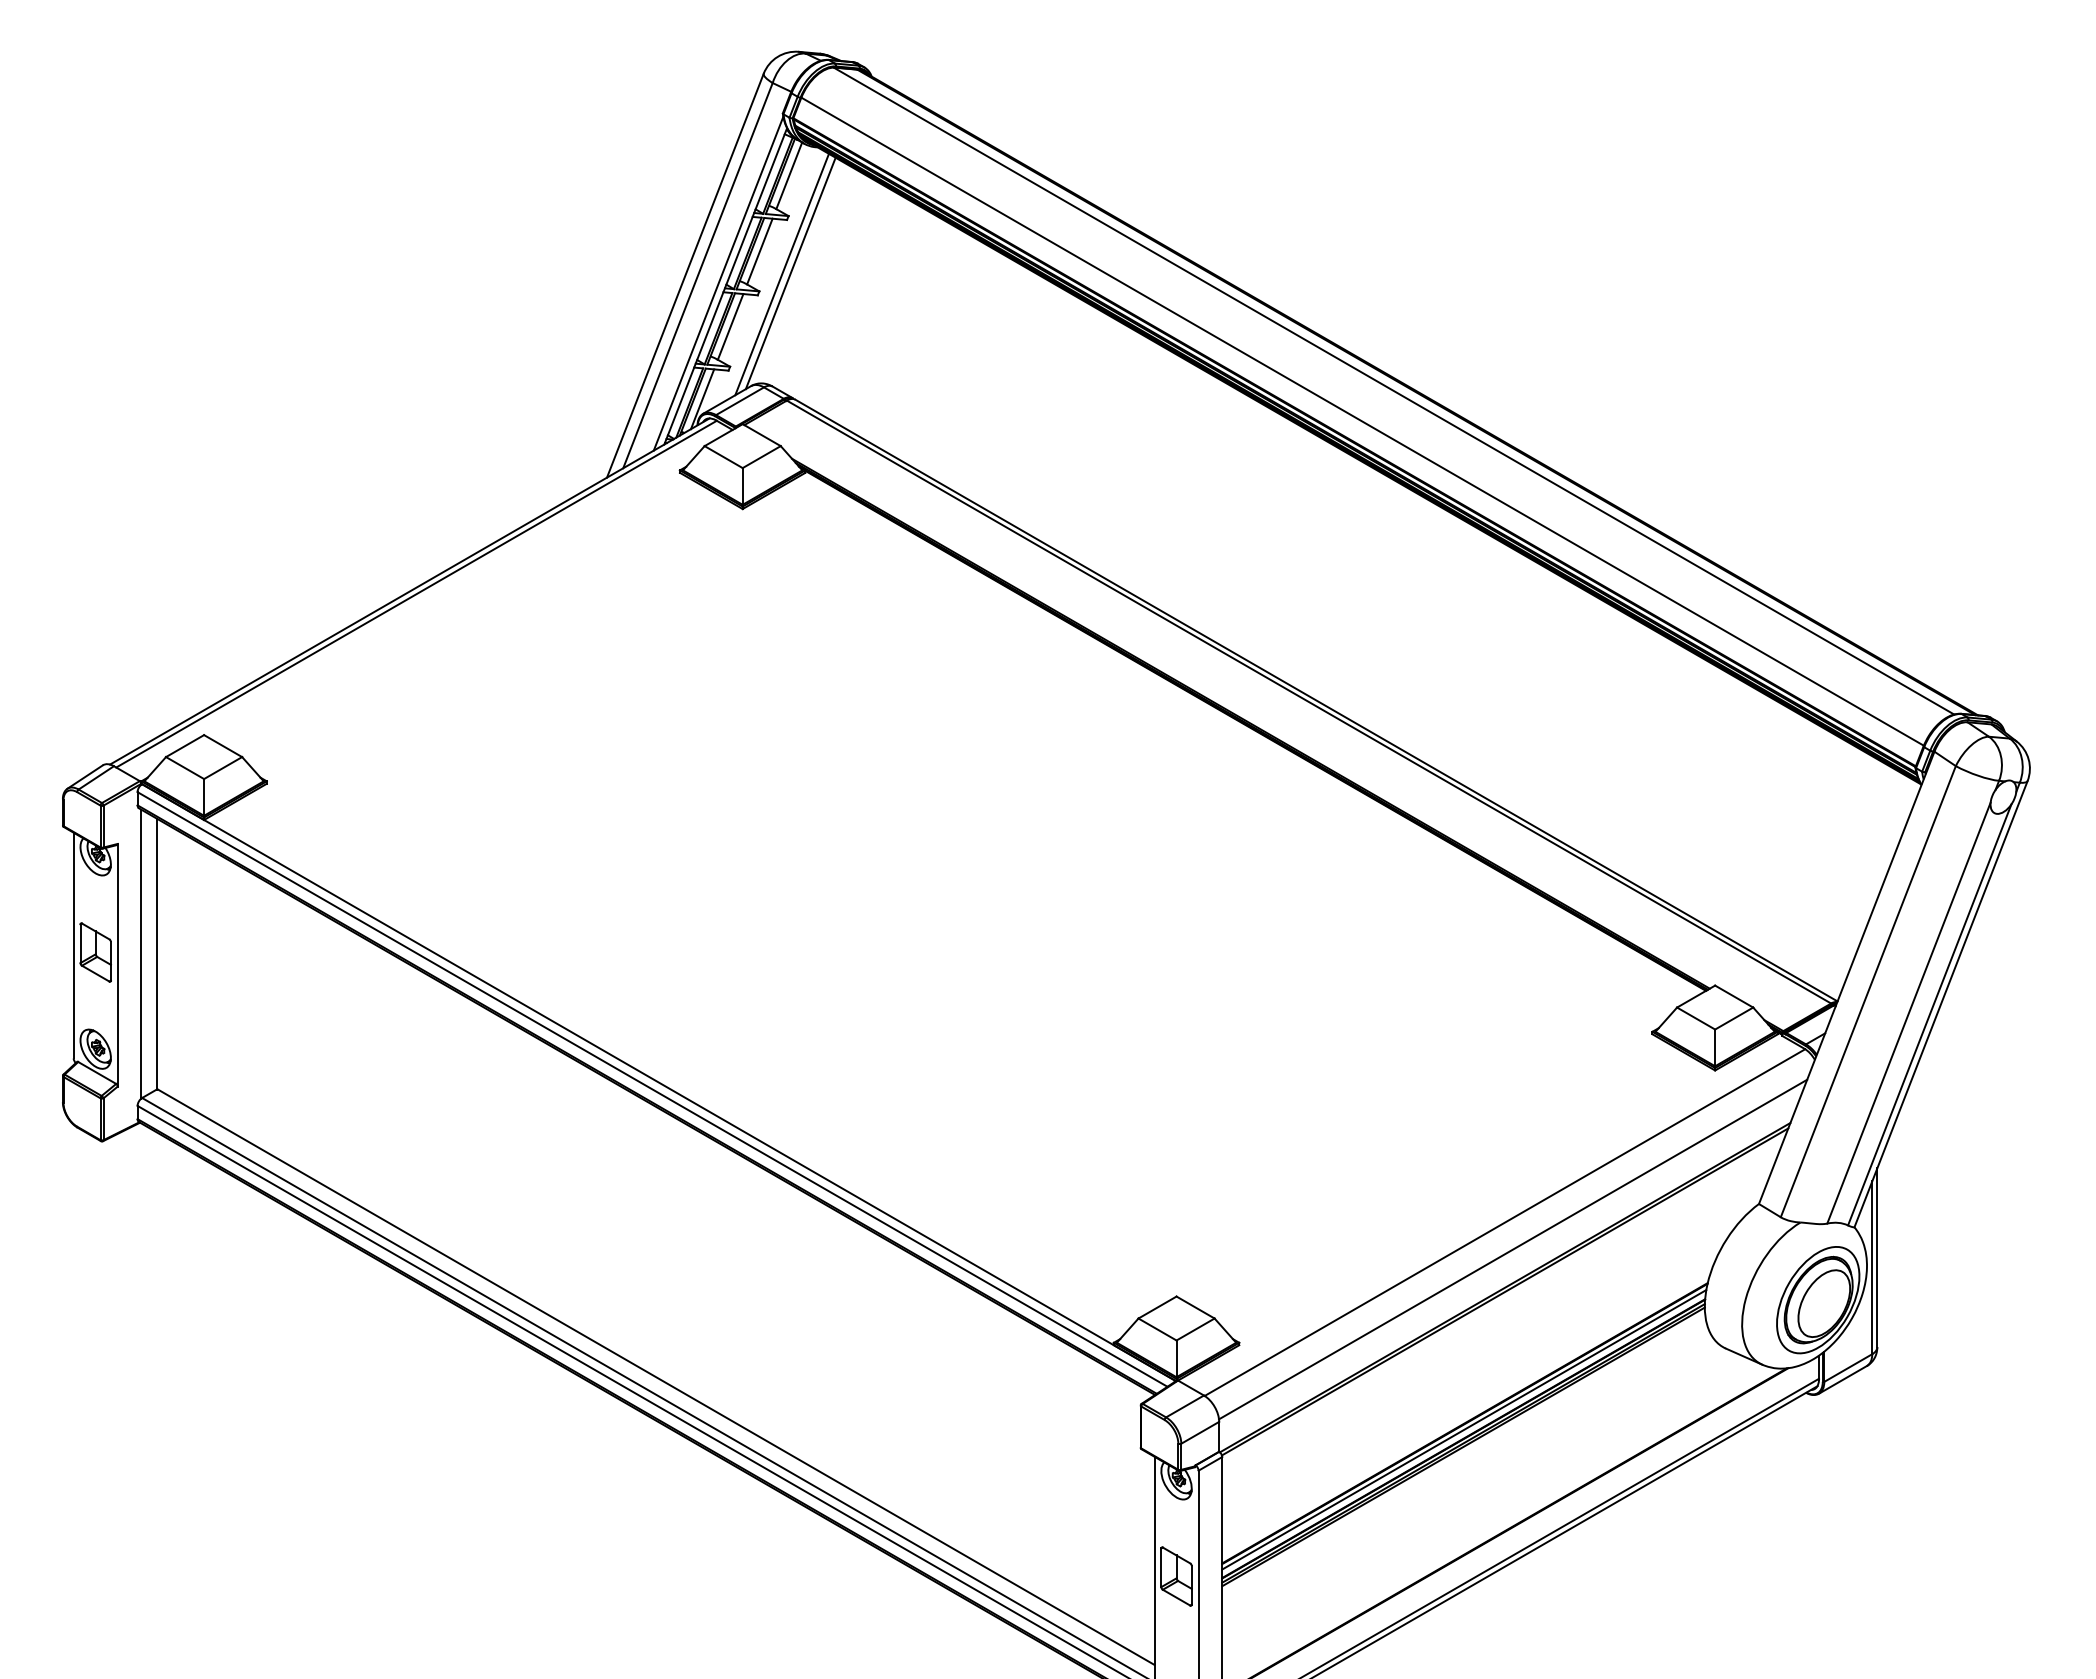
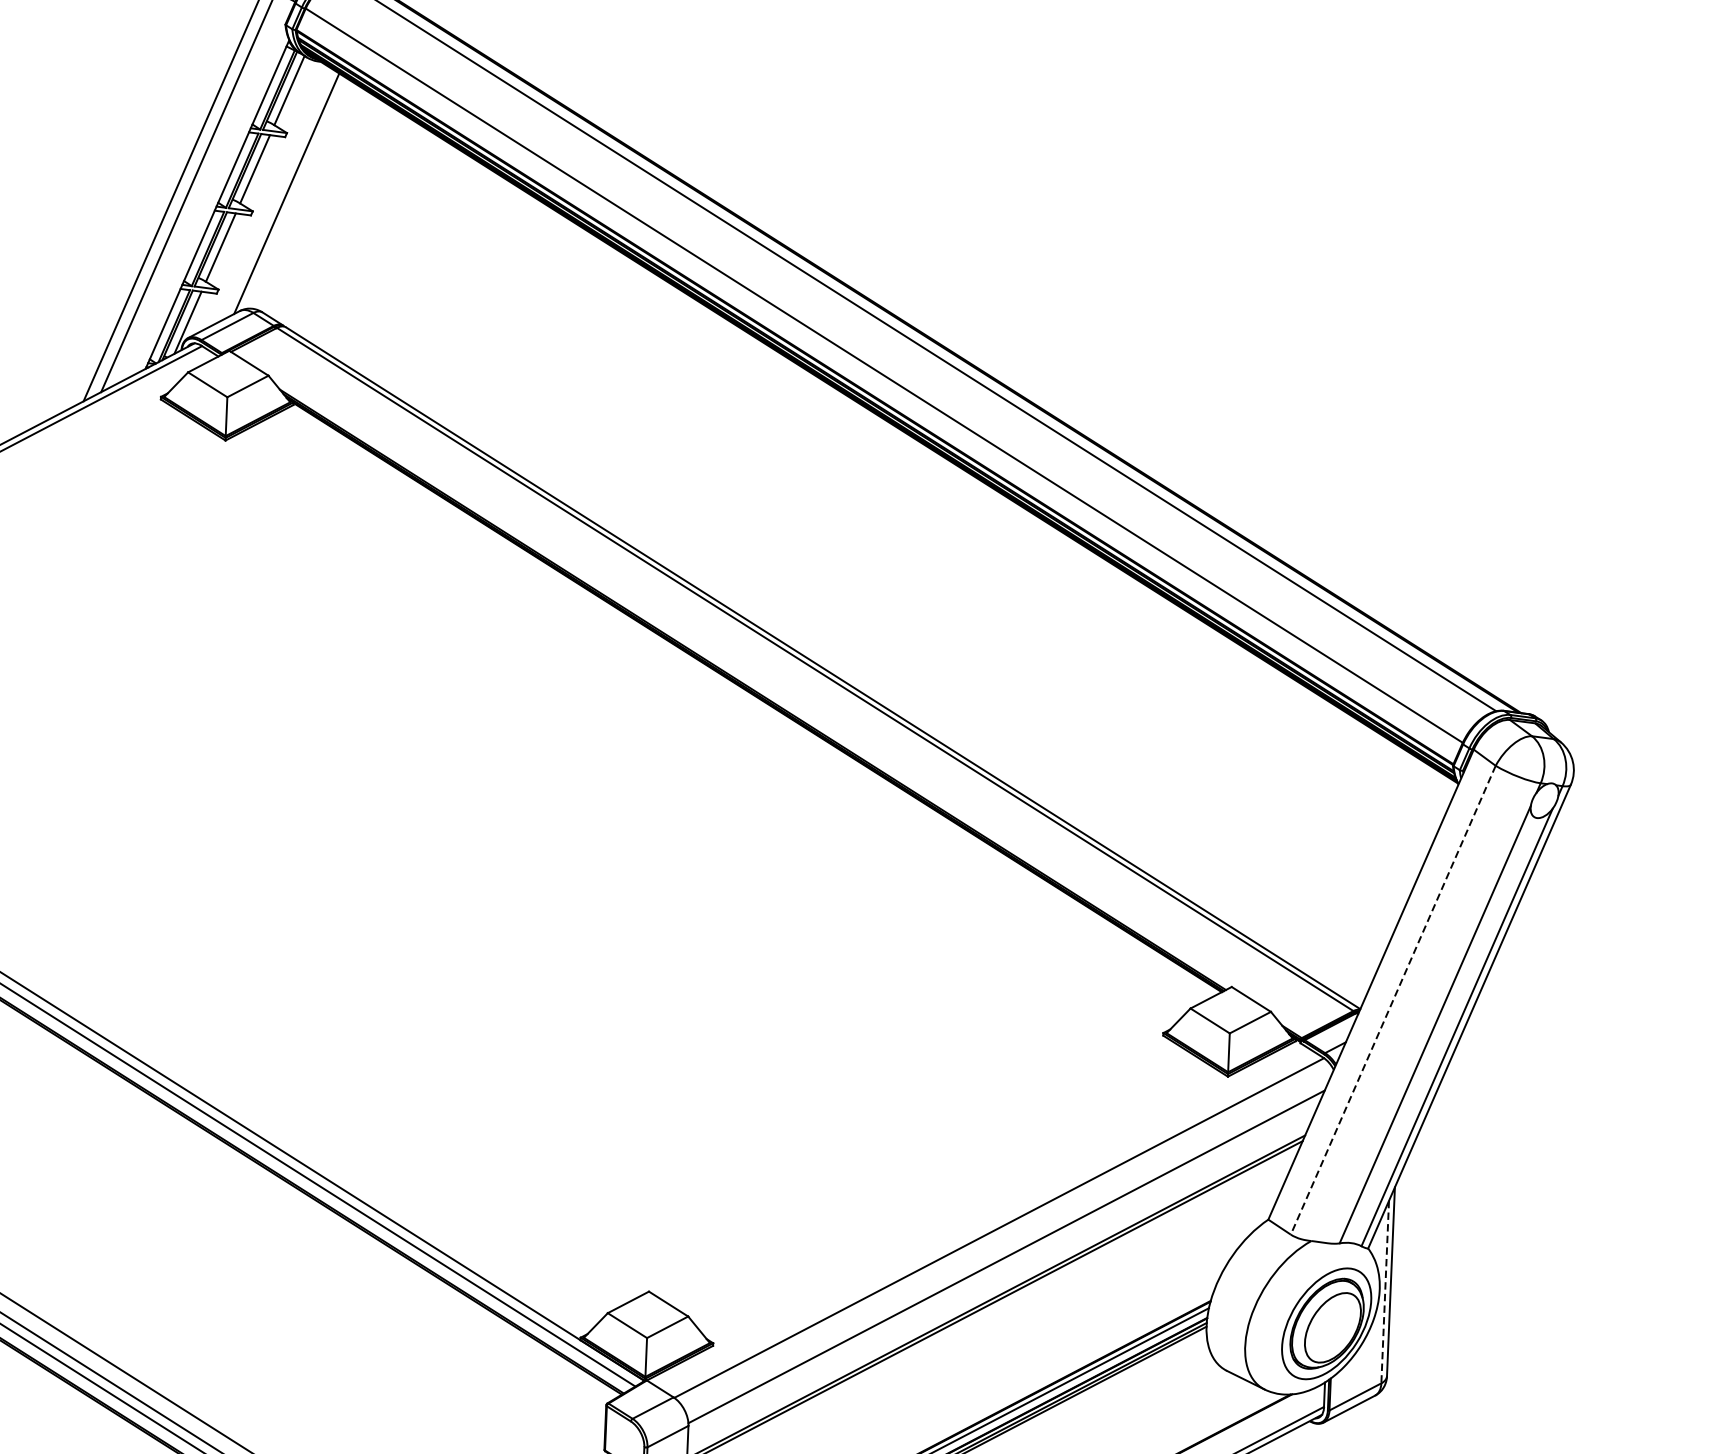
line: (781, 274) -> (276, 194), removed
line: (718, 283) -> (209, 201), removed
line: (1868, 991) -> (1393, 1000), solid -> dashed
line: (1872, 1268) -> (1385, 1292), solid -> dashed

